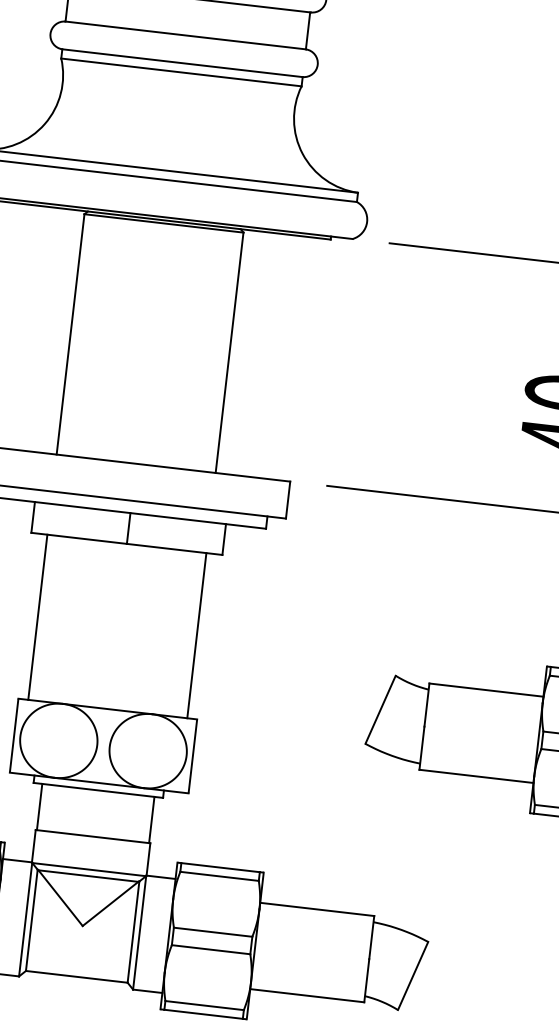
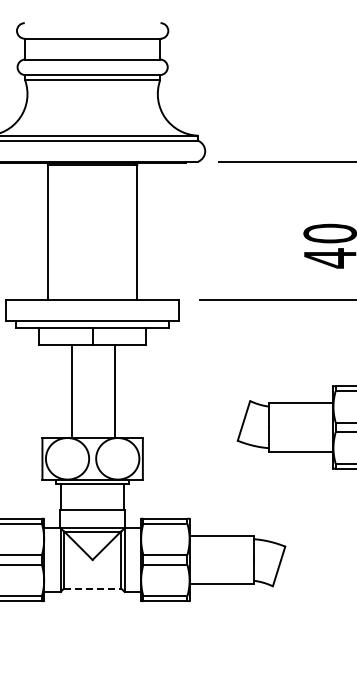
line: (37, 616) -> (71, 391), moved
line: (197, 635) -> (115, 391), moved
line: (76, 976) -> (92, 588), solid -> dashed

